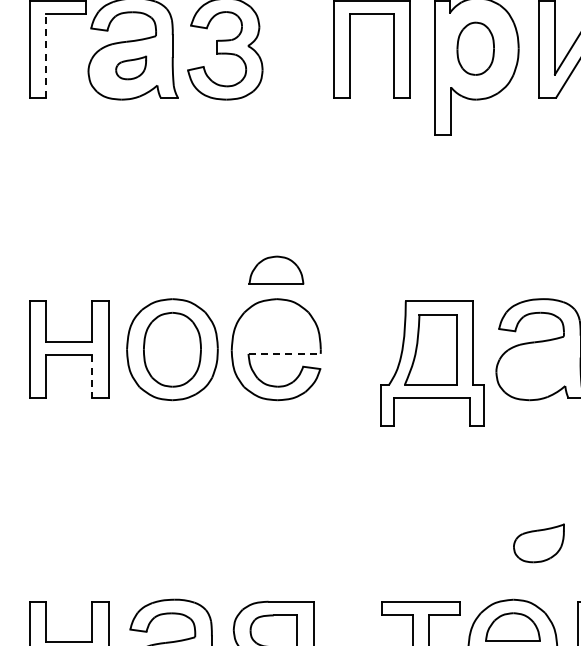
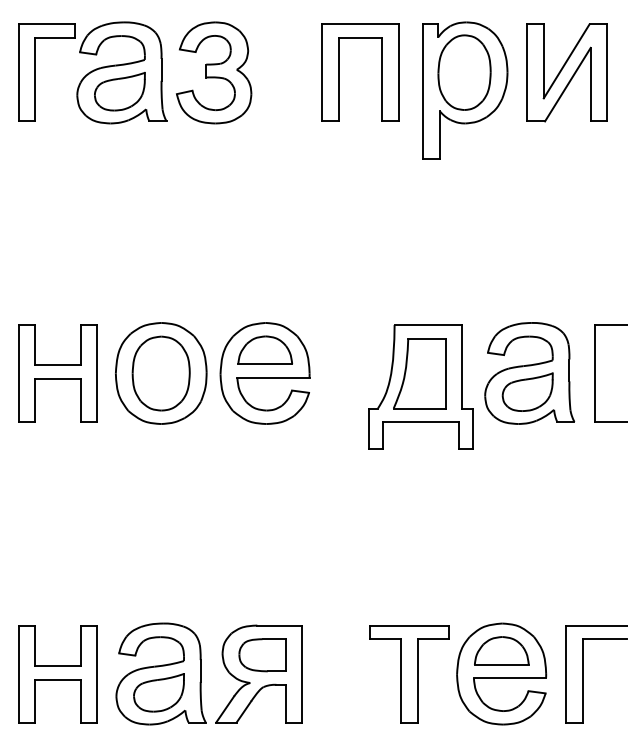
part: (475, 48) -> (464, 72), size x1.43
line: (46, 55) -> (35, 79), dashed -> solid
part: (130, 67) -> (119, 91), size x1.67
part: (276, 269) -> (265, 349), moved
line: (284, 353) -> (273, 377), dashed -> solid
line: (91, 377) -> (80, 401), dashed -> solid
part: (538, 542) -> (527, 391), moved

